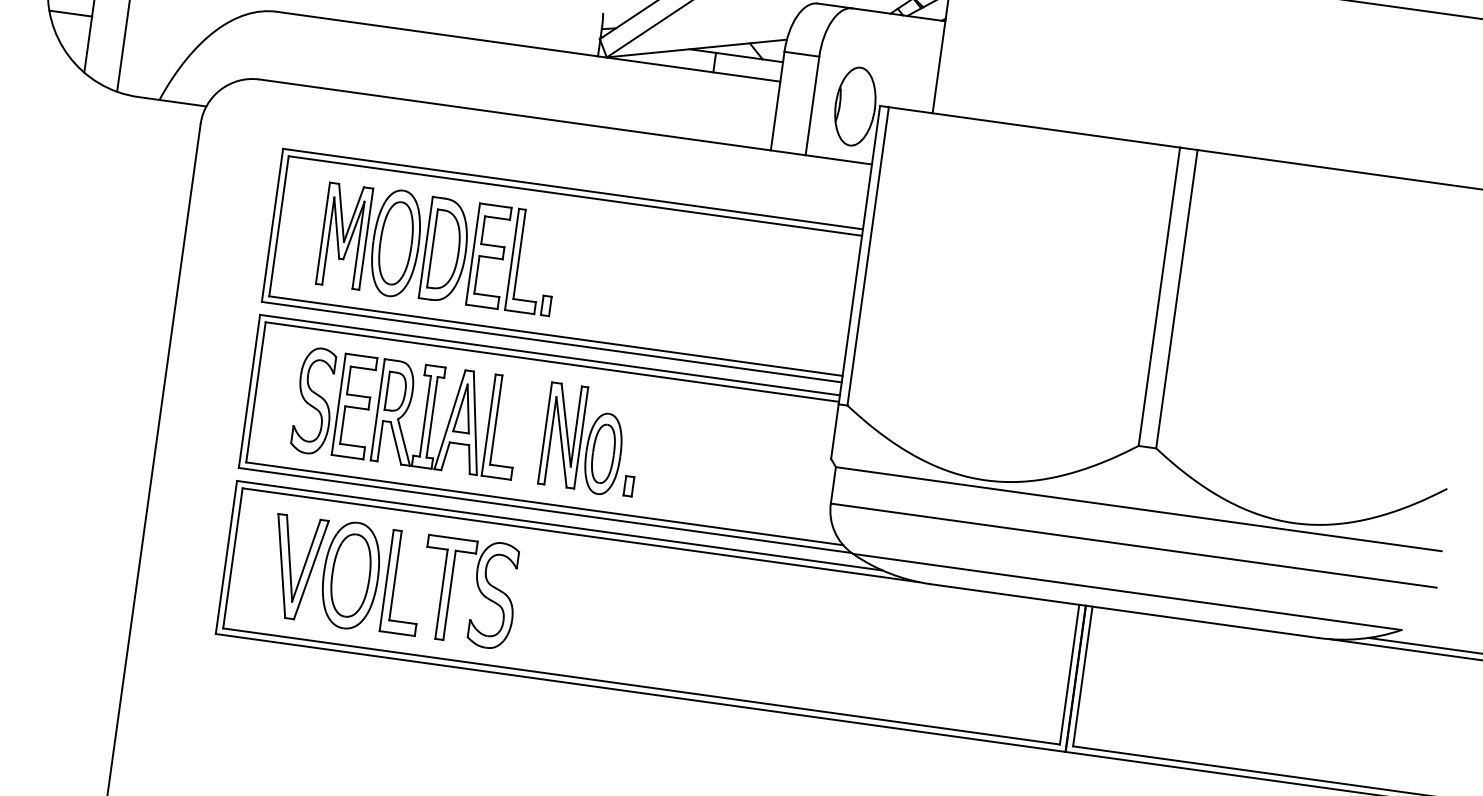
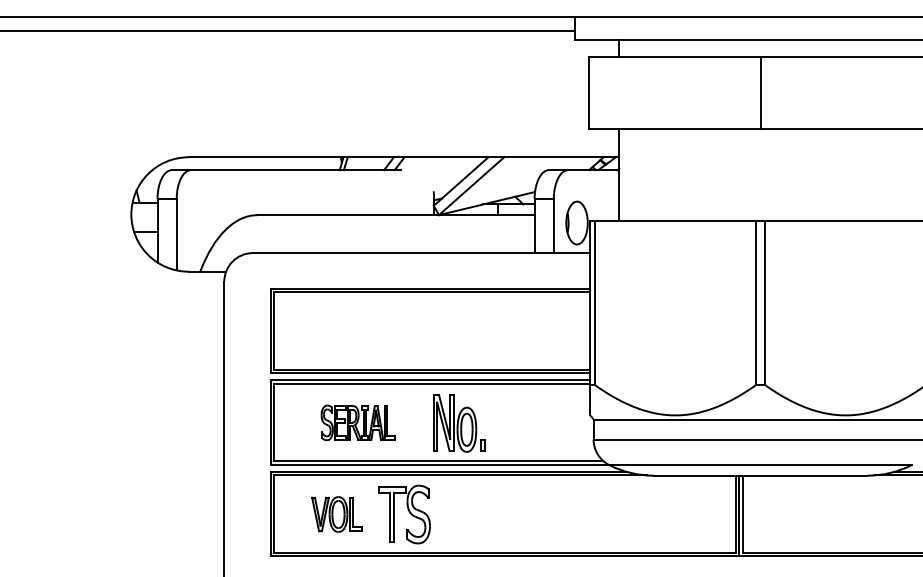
part: (438, 249) -> (362, 331), removed
part: (406, 413) -> (357, 422), size x0.6
part: (345, 574) -> (336, 514), size x0.6

